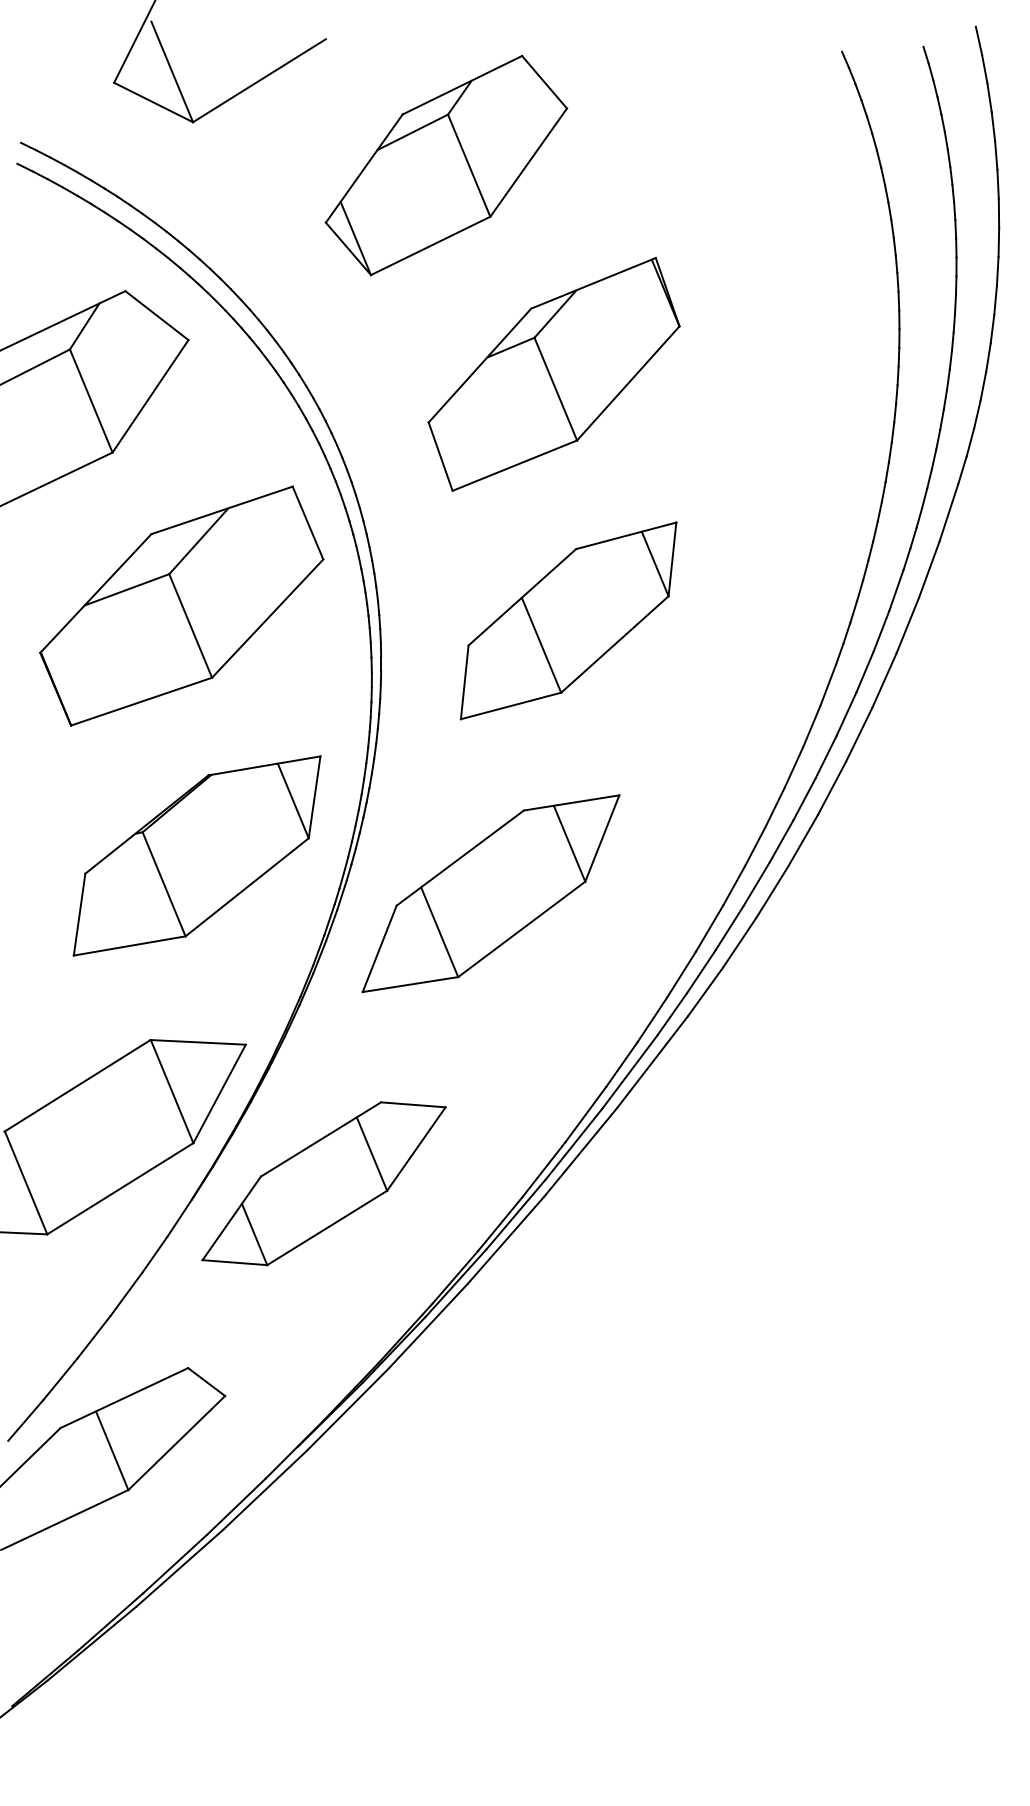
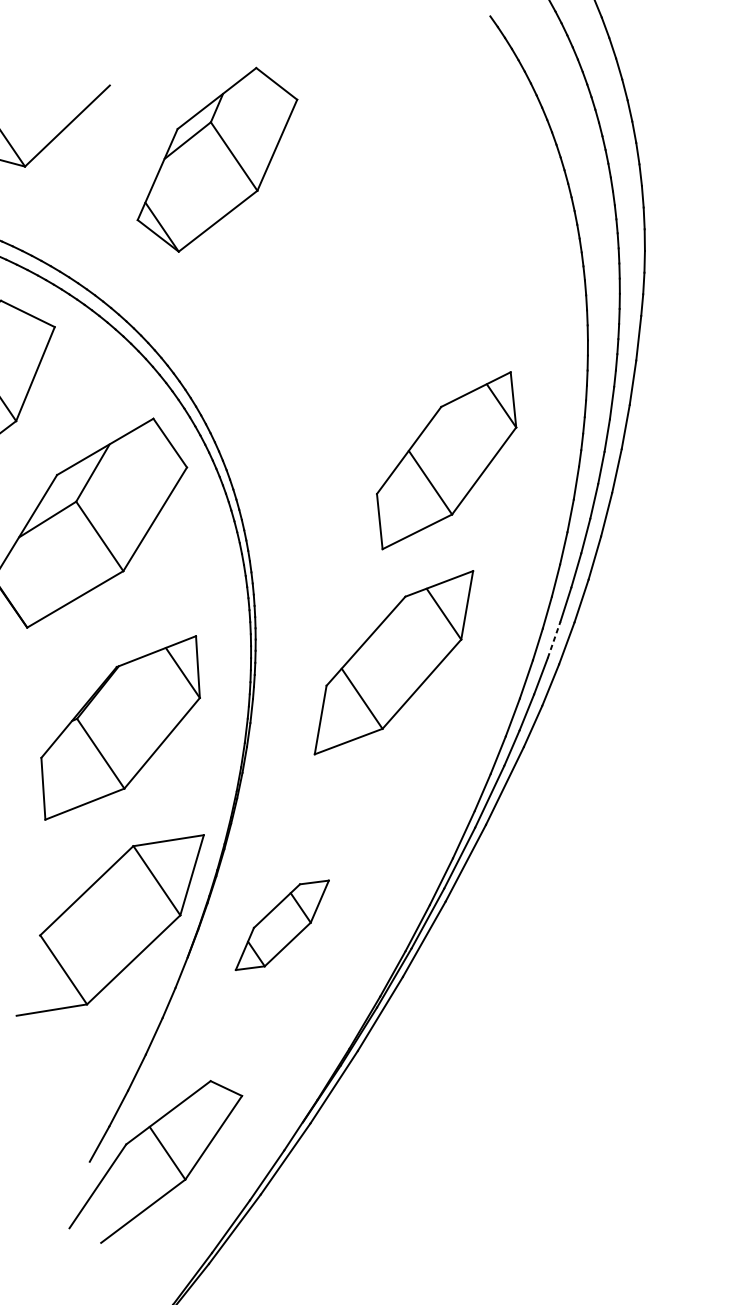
part: (553, 373) -> (327, 296), removed
part: (568, 620) -> (446, 460), moved
part: (196, 855) -> (120, 727), moved
line: (756, 884) -> (554, 640), solid -> dashed
part: (490, 893) -> (393, 662), moved
part: (323, 1183) -> (281, 925), size x0.6

